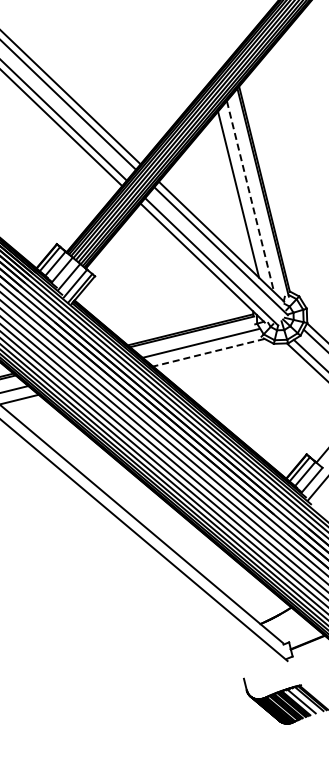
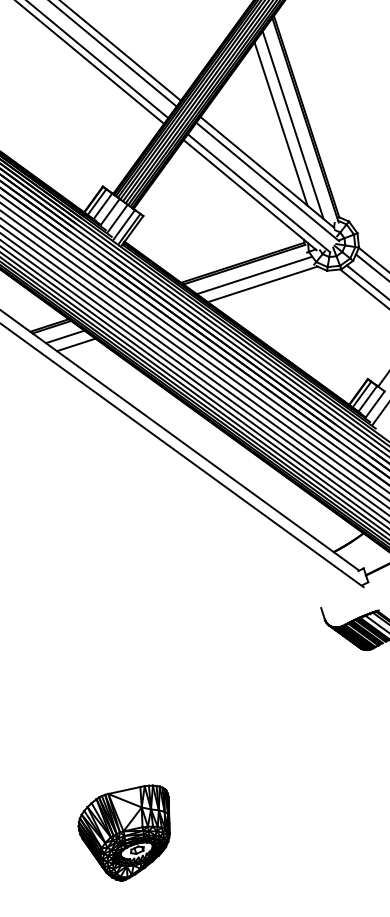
line: (250, 196) -> (293, 125), dashed -> solid
line: (208, 352) -> (262, 284), dashed -> solid

